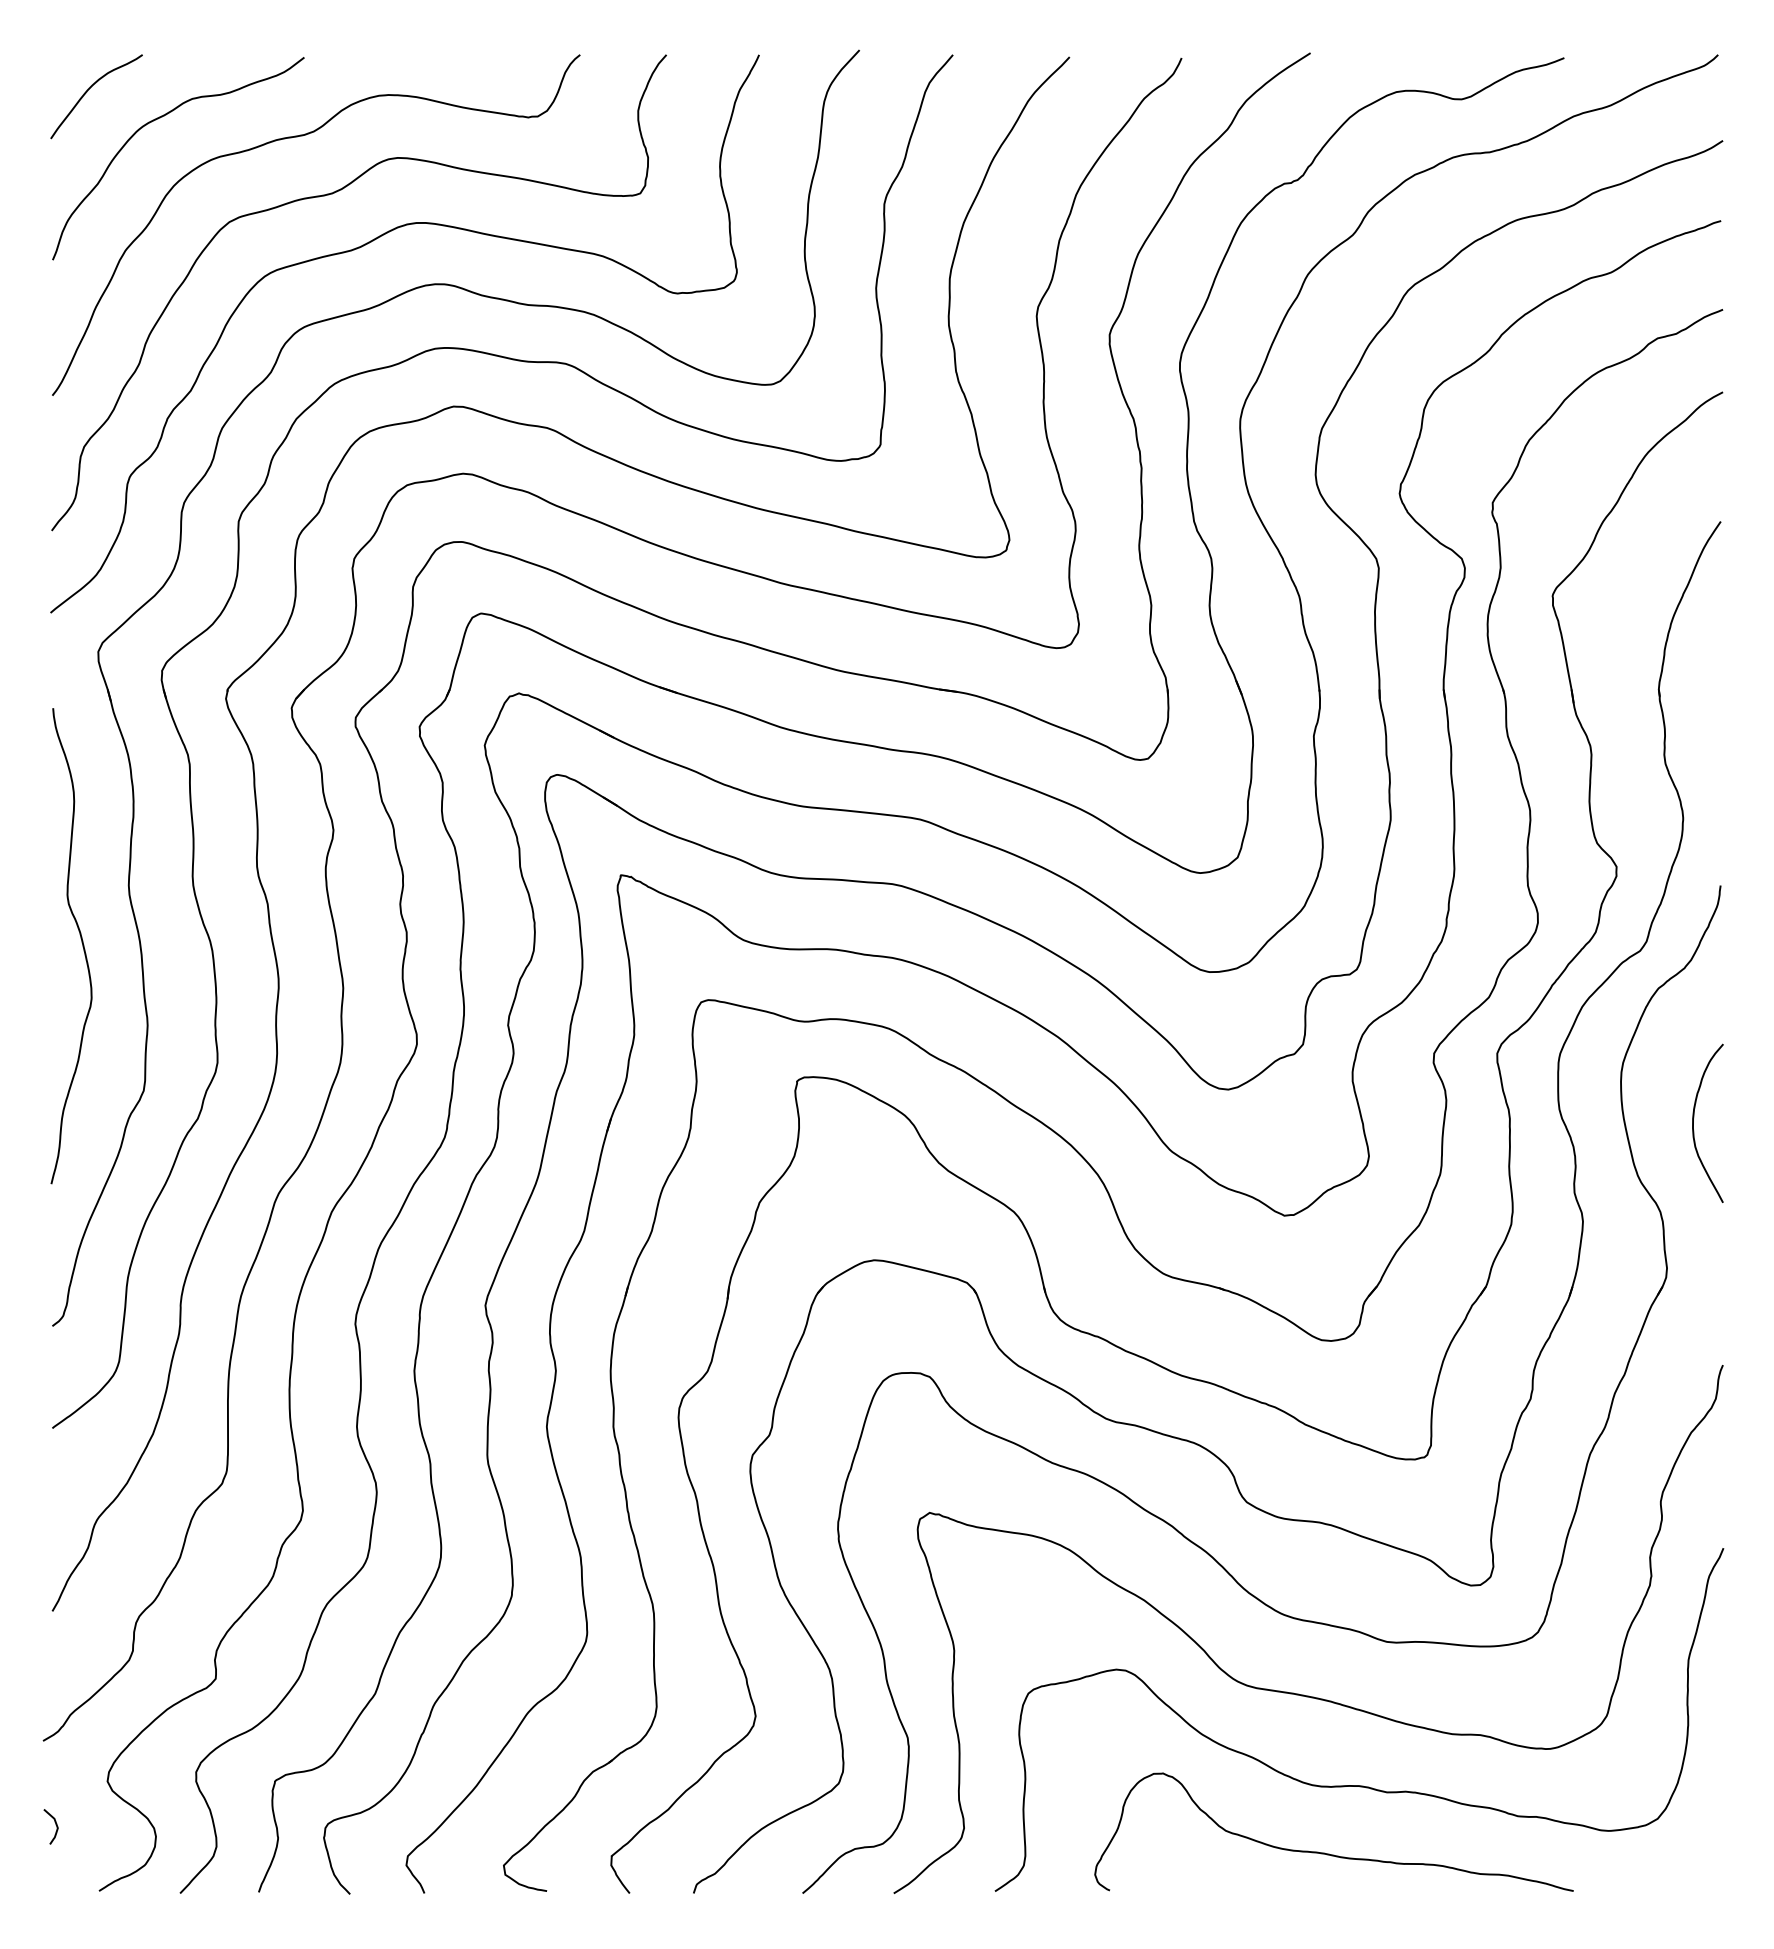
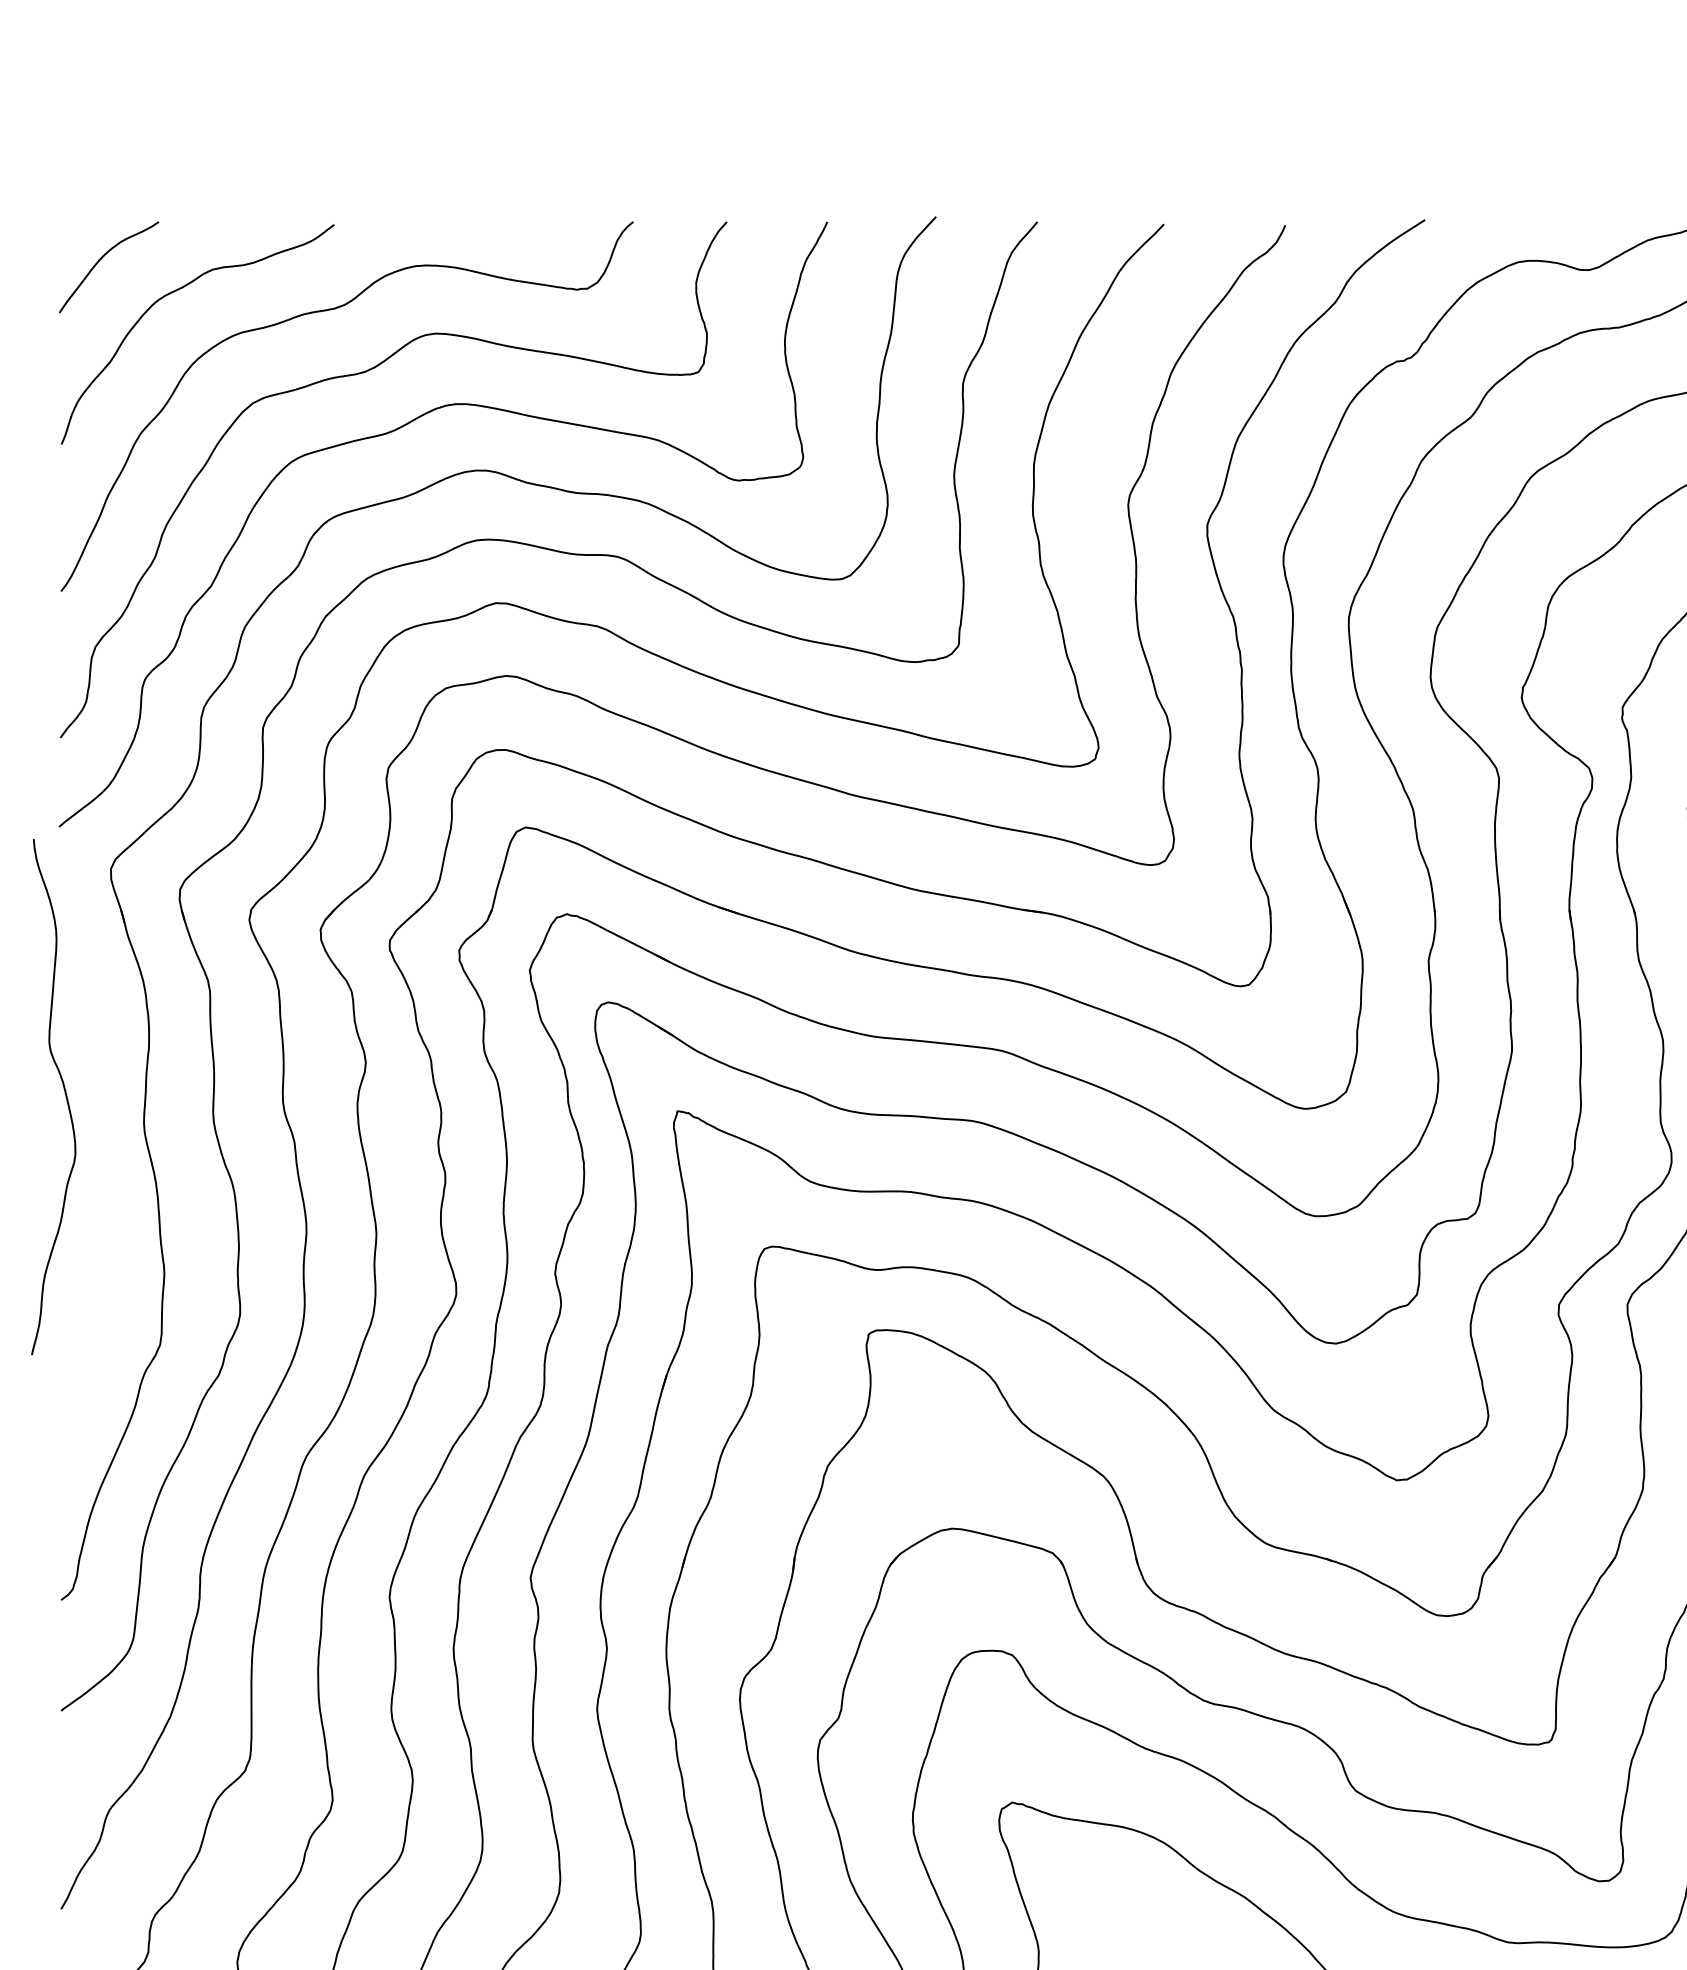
curve: (81, 942) -> (64, 1093), moved

